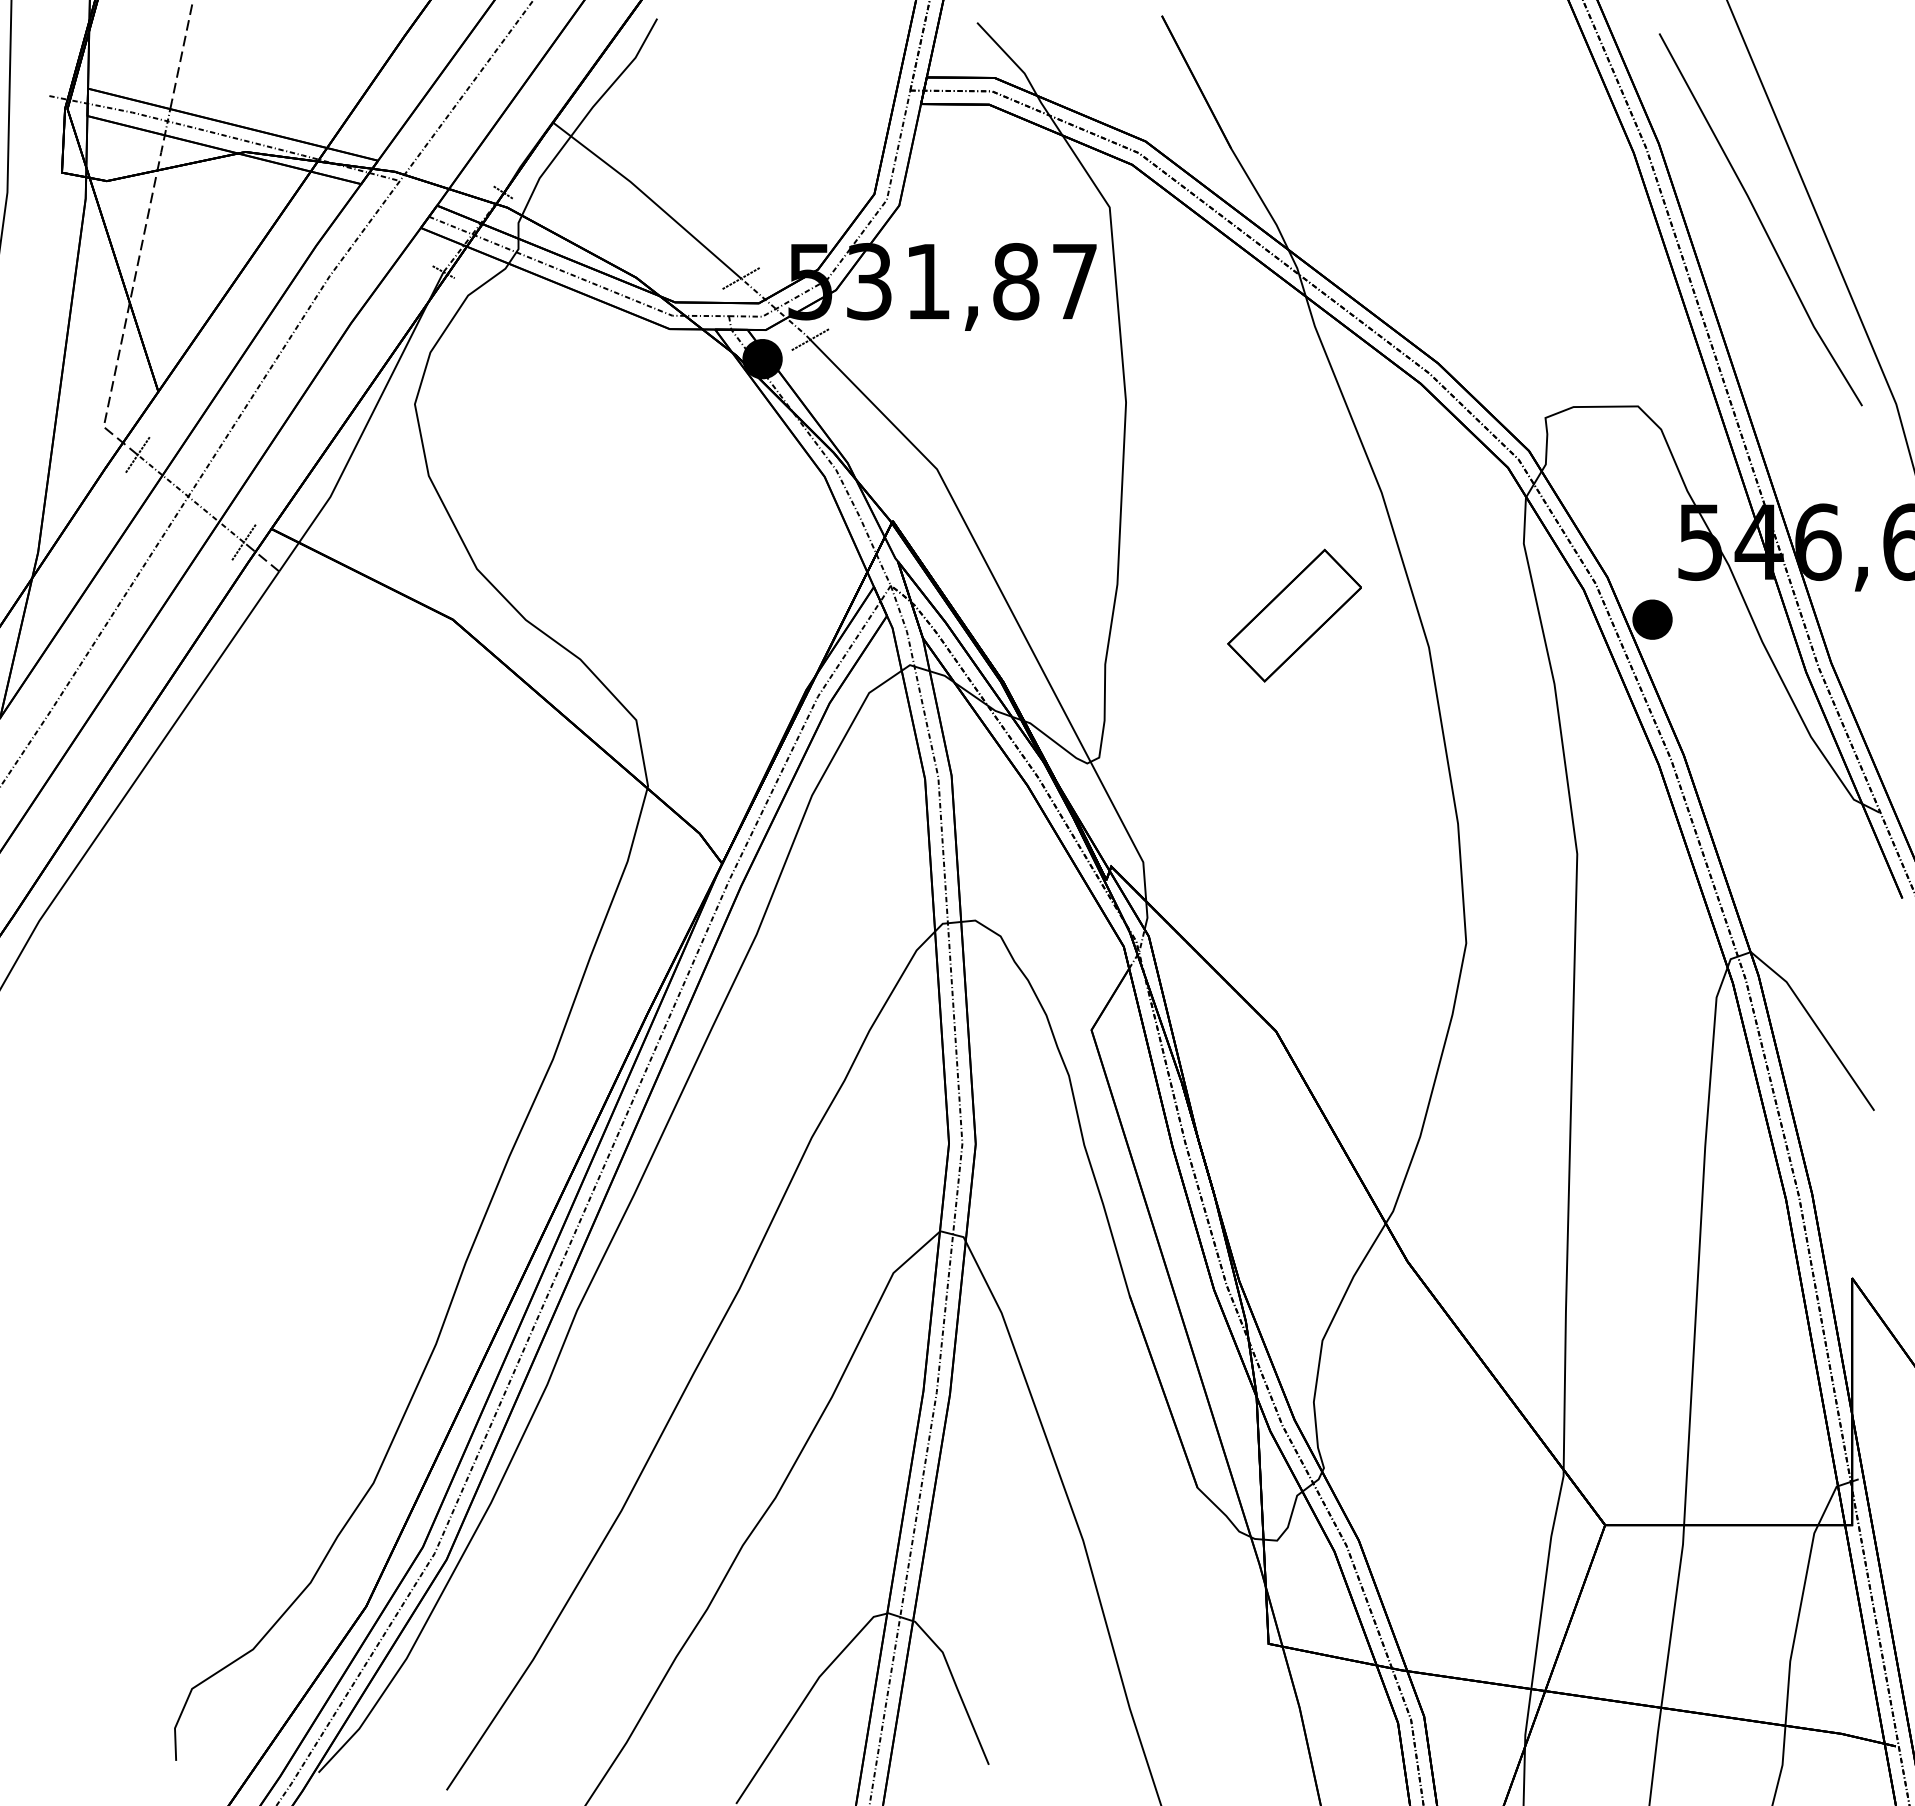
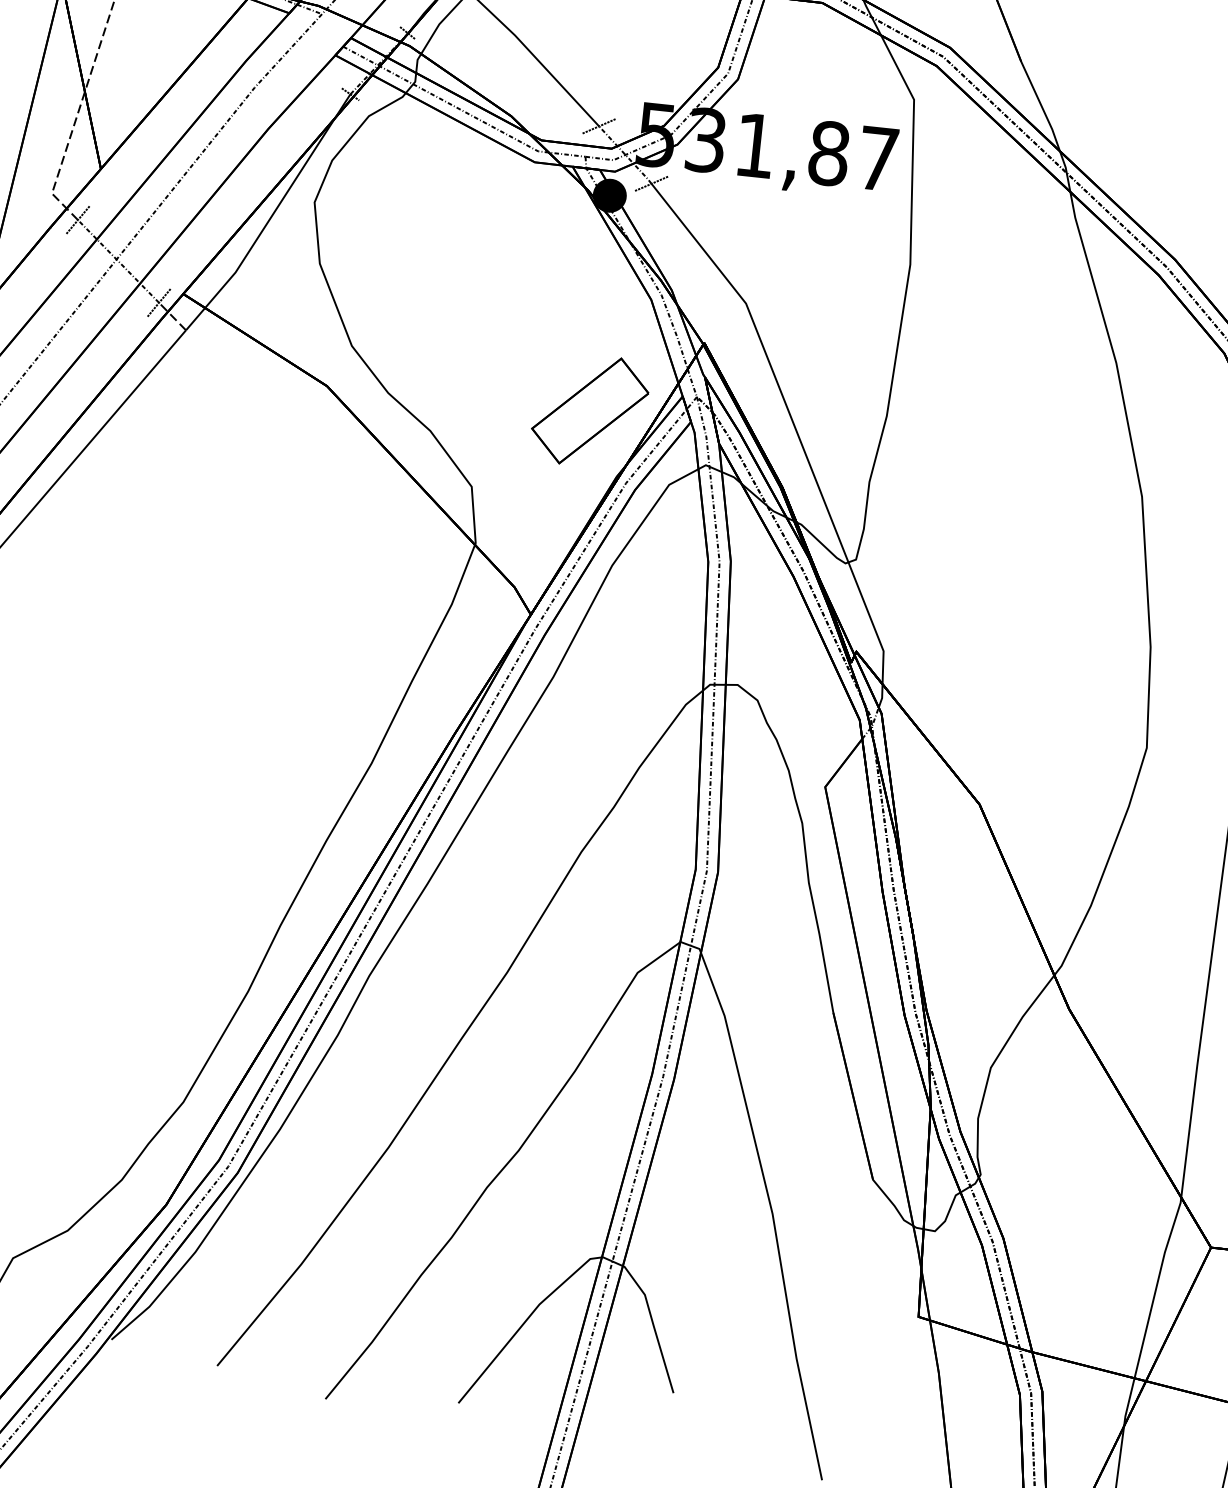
part: (1294, 615) -> (590, 410), moved

